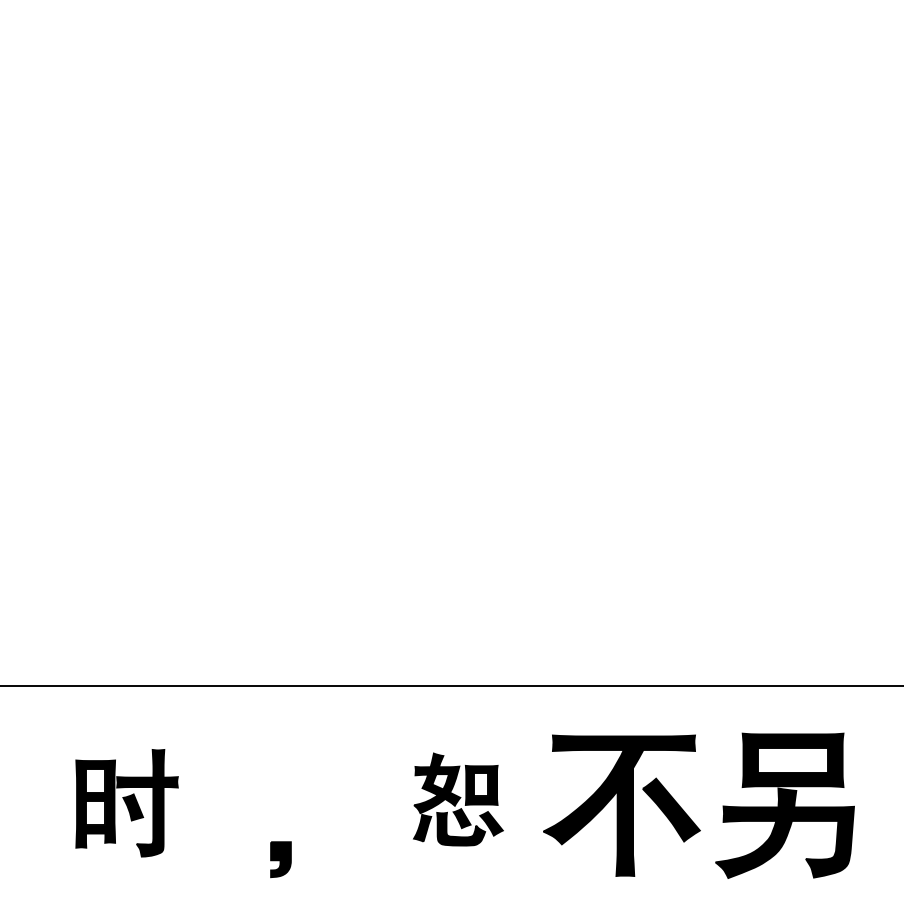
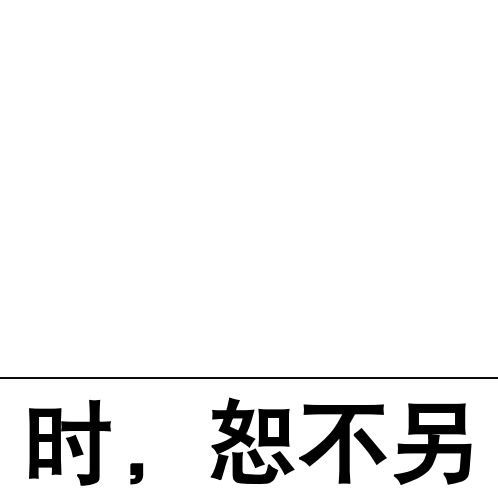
part: (458, 799) -> (252, 440), size x1.67
part: (126, 802) -> (69, 442), size x1.43
part: (280, 859) -> (136, 473), moved

